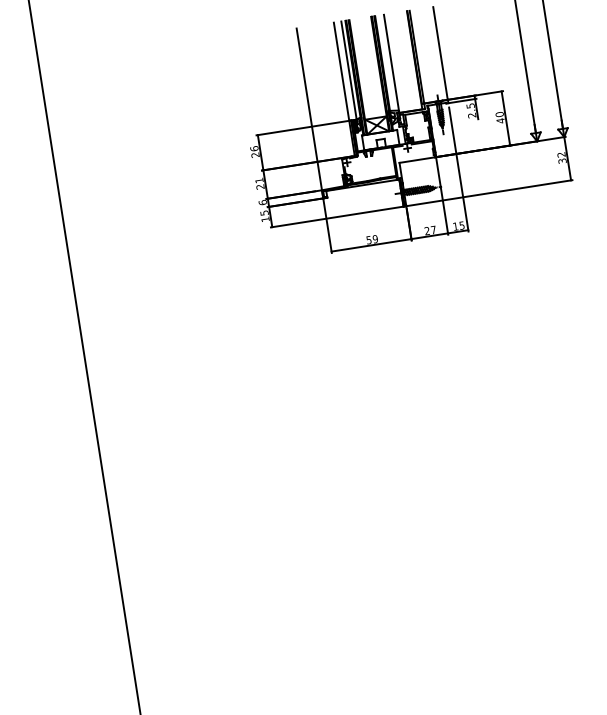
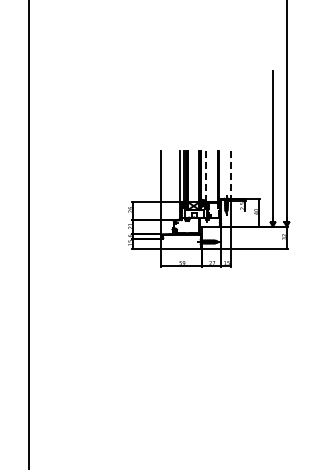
line: (440, 52) -> (231, 174), solid -> dashed
line: (390, 64) -> (205, 176), solid -> dashed

